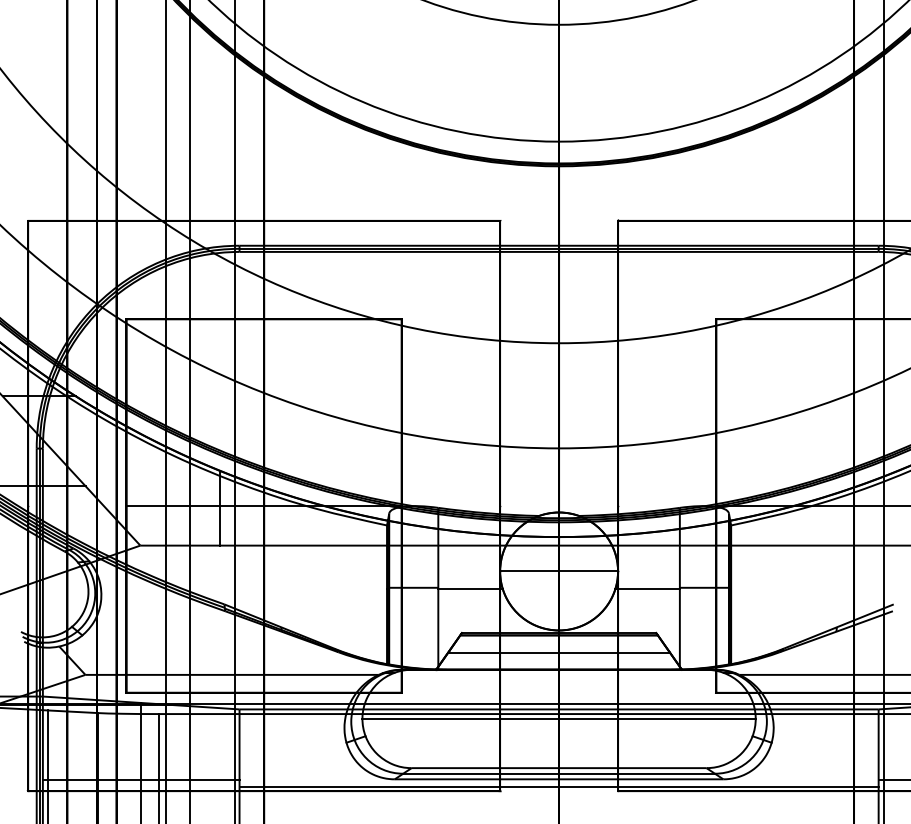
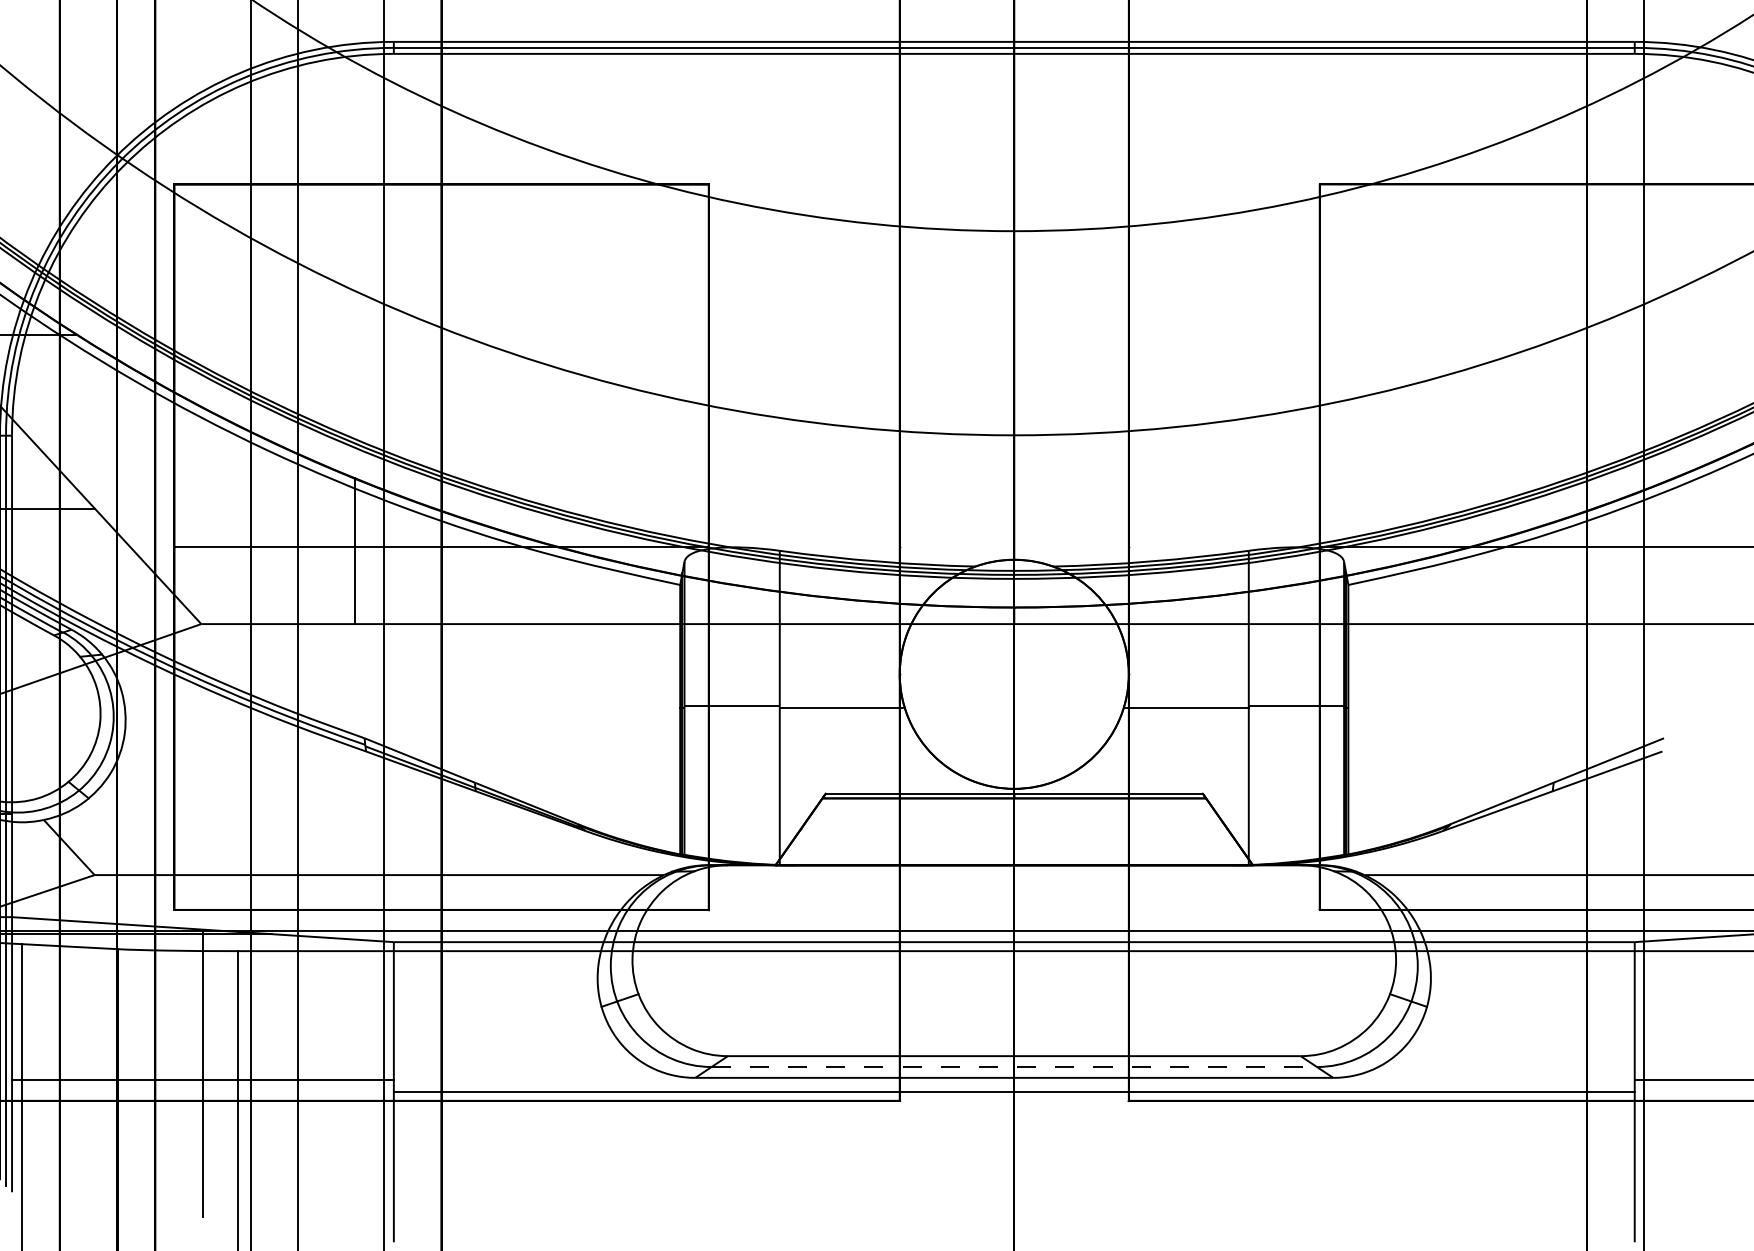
line: (559, 571) -> (1015, 674), removed
line: (558, 652) -> (1013, 831), removed
line: (558, 718) -> (1013, 959), removed
line: (559, 773) -> (1015, 1066), solid -> dashed

